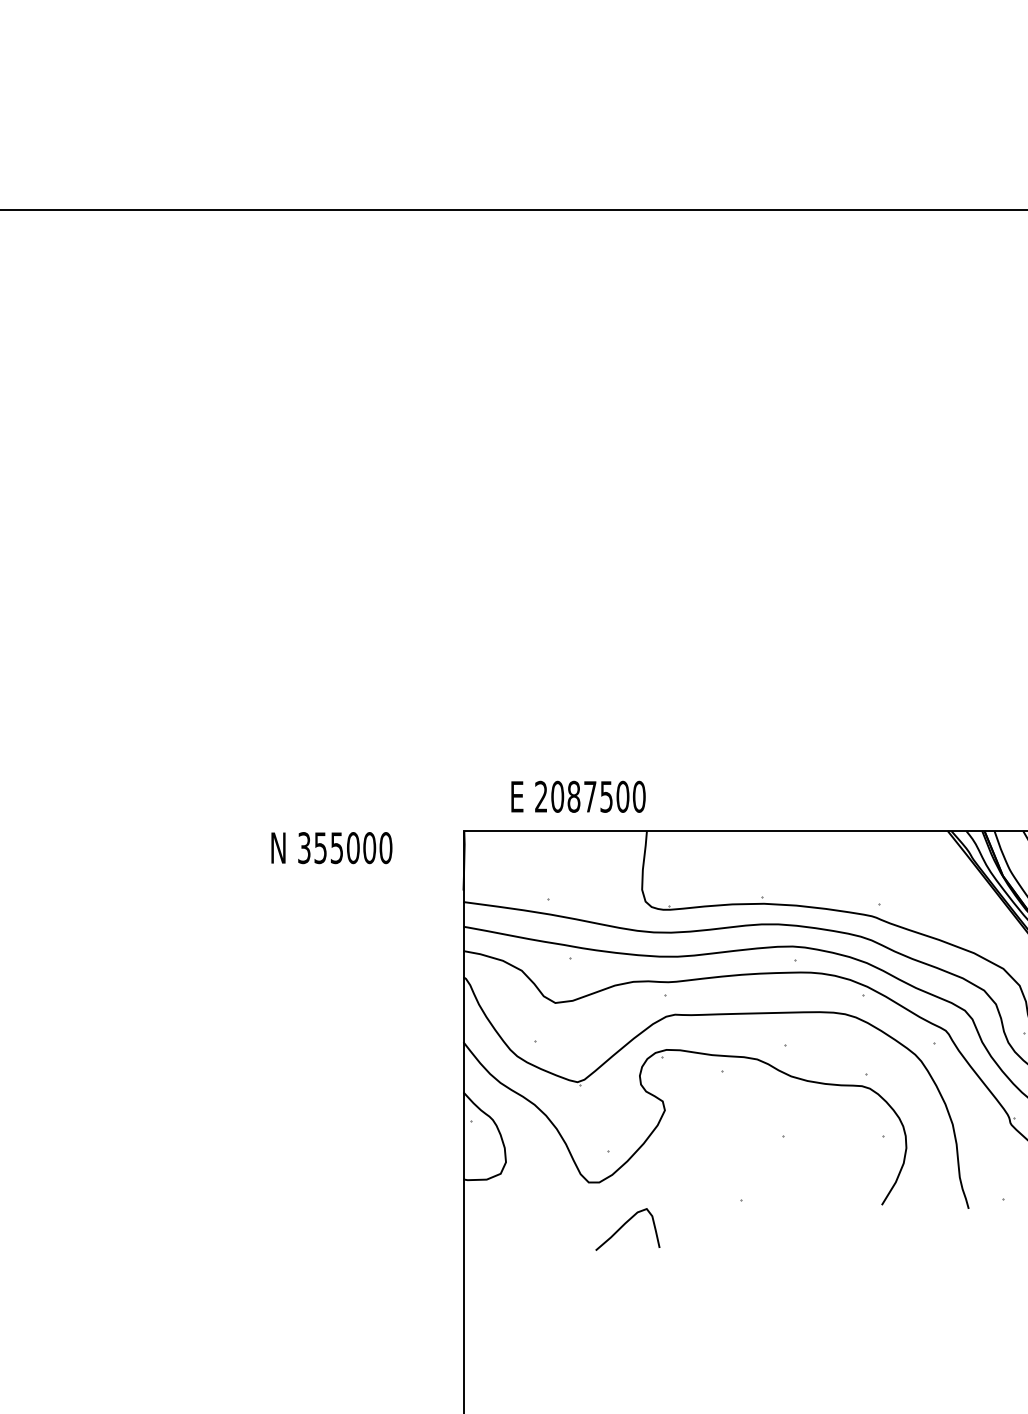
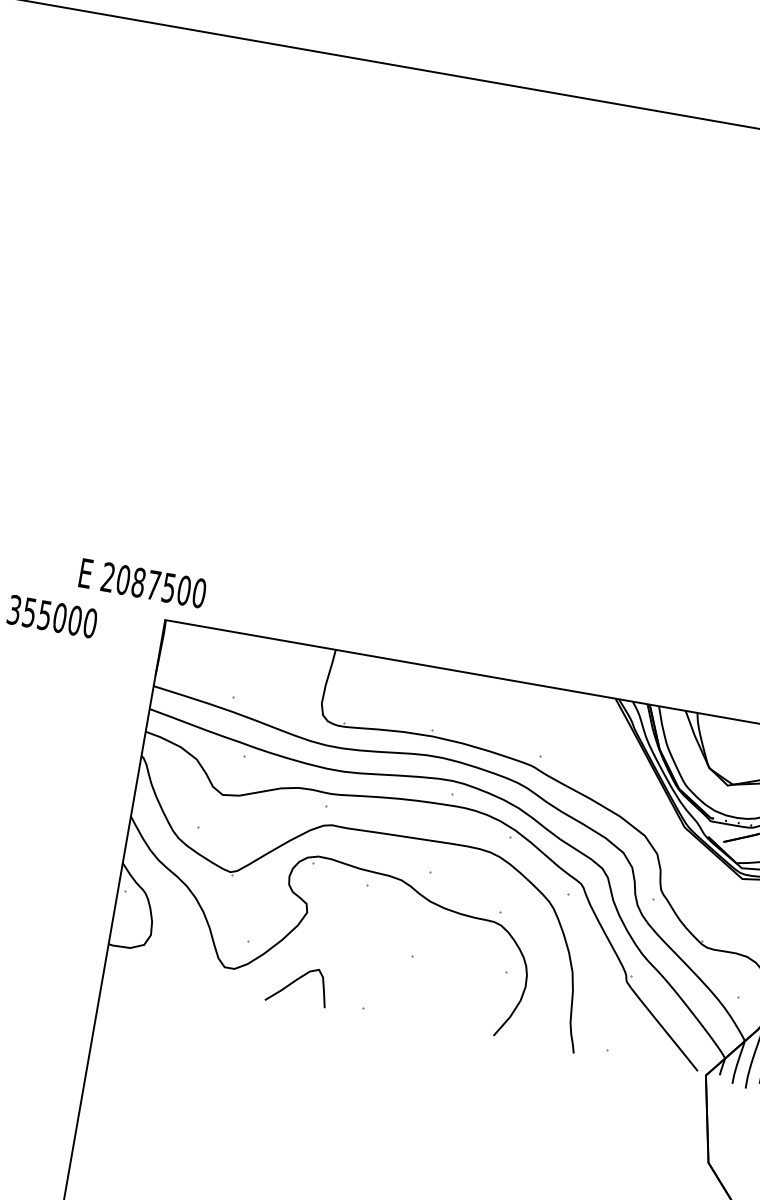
text: (578, 796) -> (142, 583), moved
curve: (624, 1225) -> (295, 981), moved

